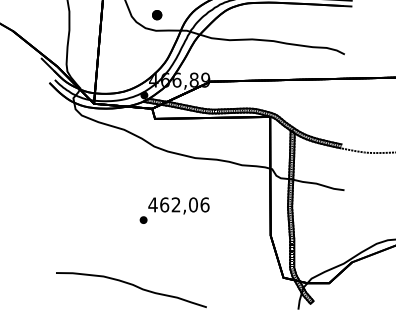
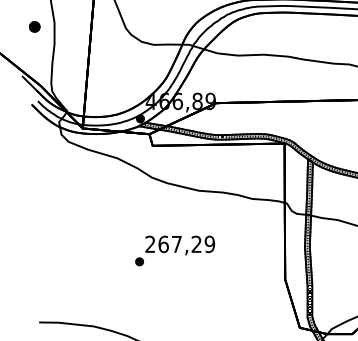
part: (157, 15) -> (35, 27), moved
text: (178, 204) -> (179, 243), 462,06 -> 267,29

